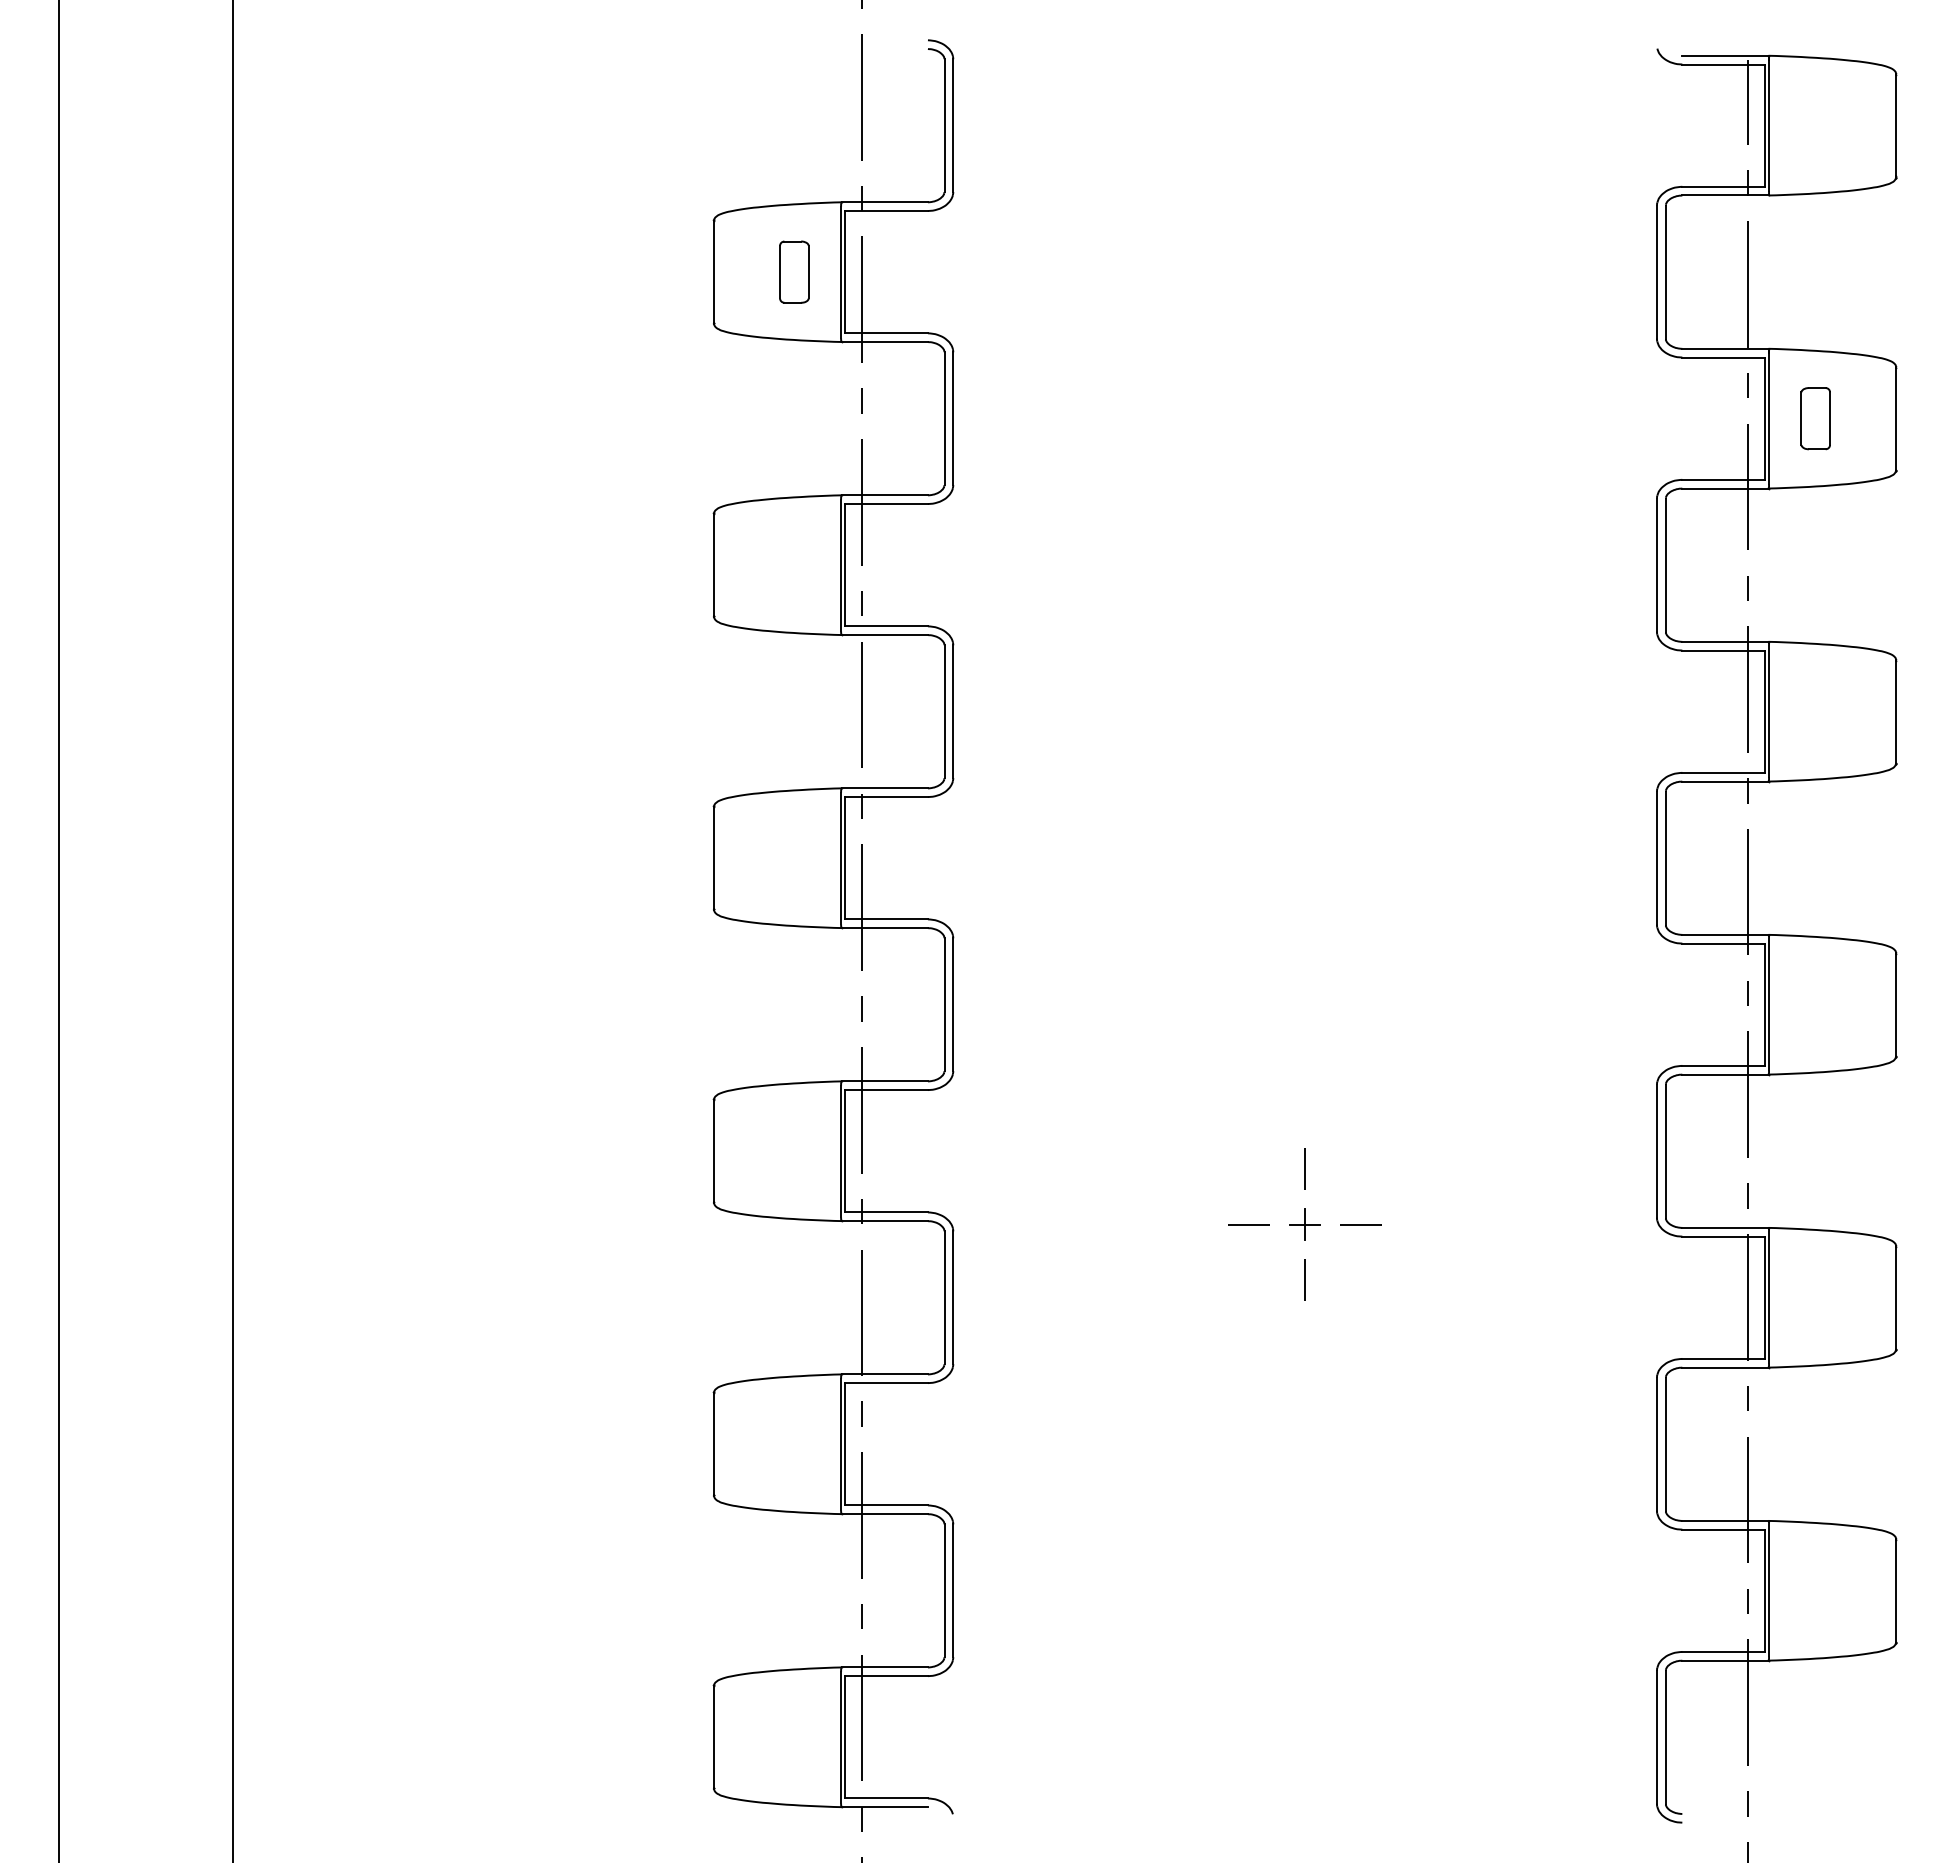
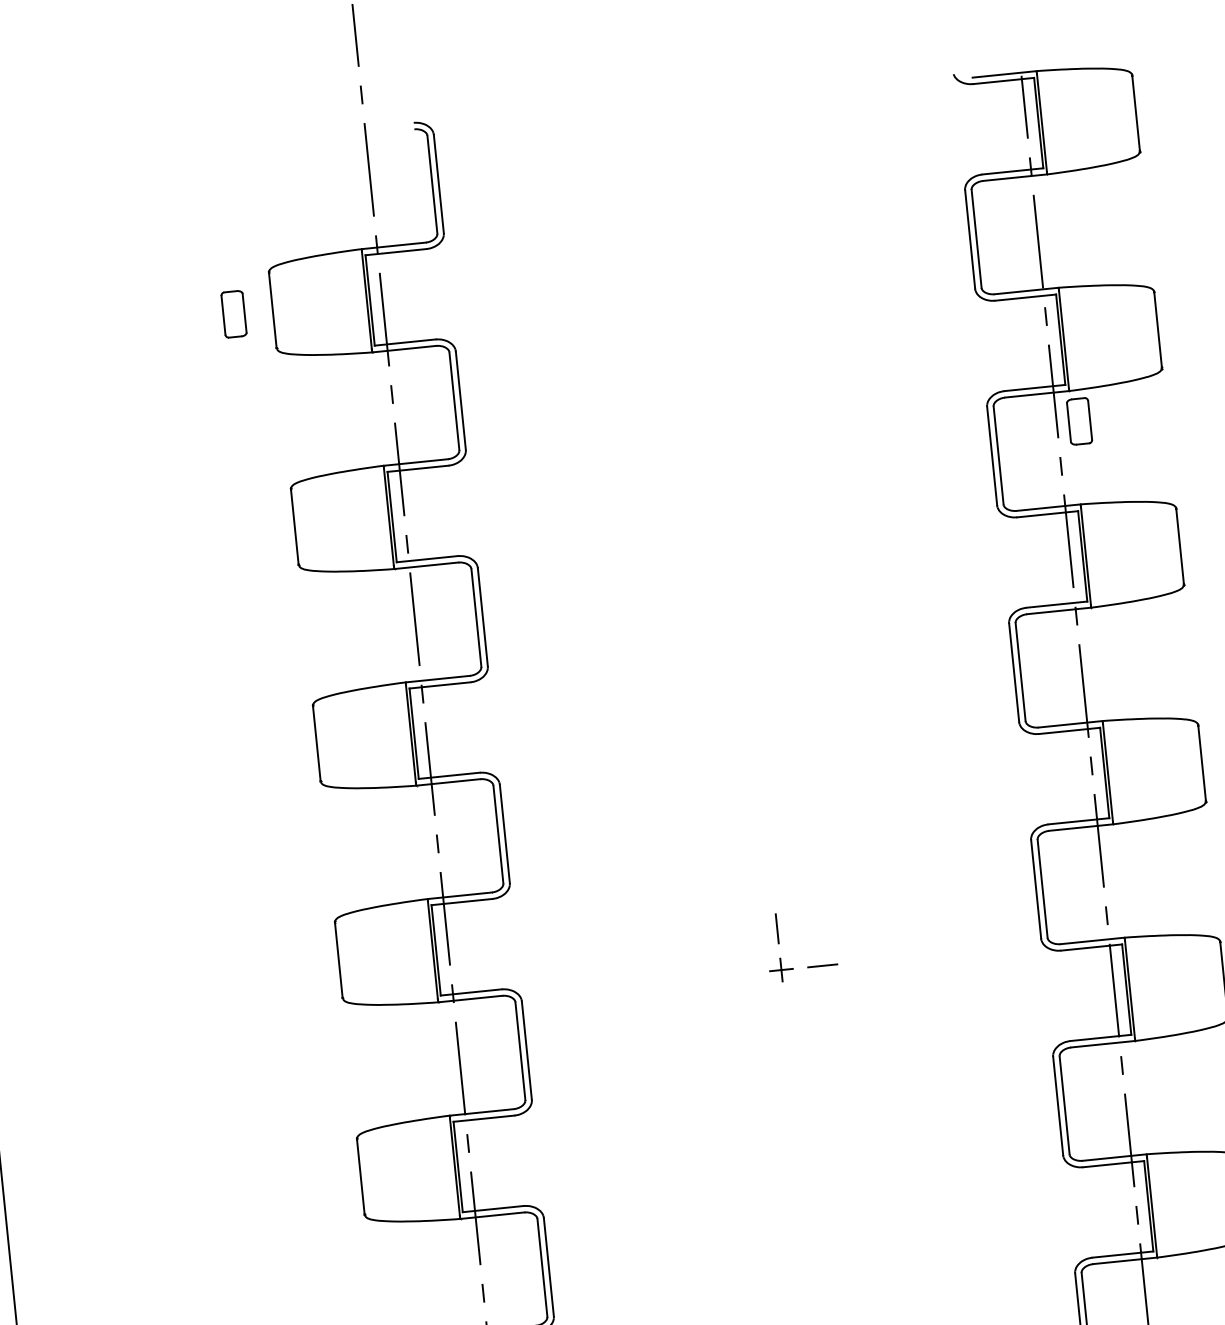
part: (794, 271) -> (234, 313), moved
part: (1815, 418) -> (1079, 421), moved
line: (1248, 1224) -> (739, 974), removed
line: (1305, 1280) -> (785, 1011), removed

